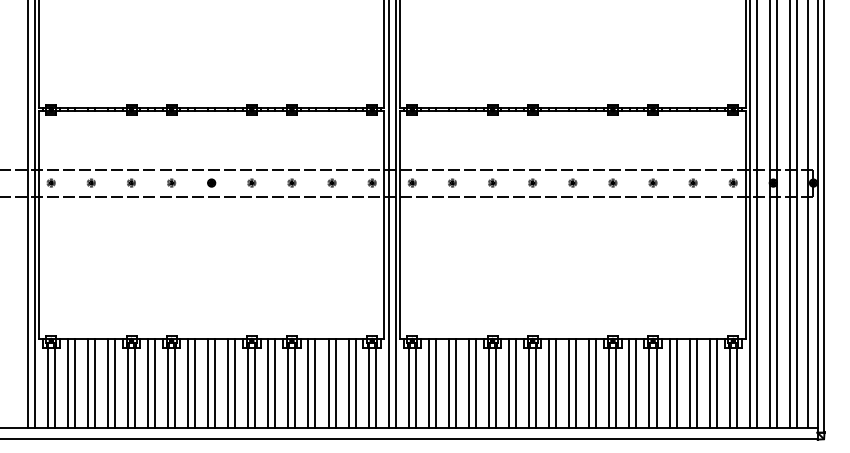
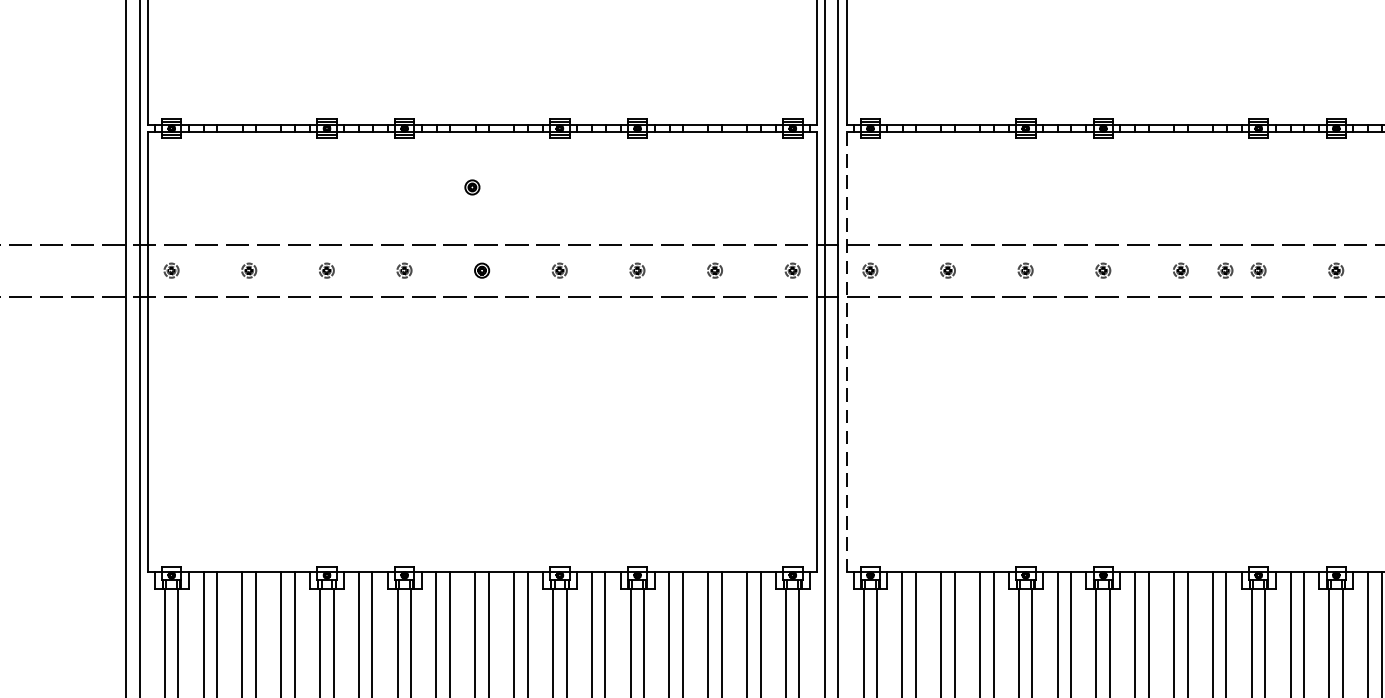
part: (206, 139) -> (472, 186), added
part: (595, 182) -> (1224, 269), added
line: (400, 225) -> (847, 352), solid -> dashed

